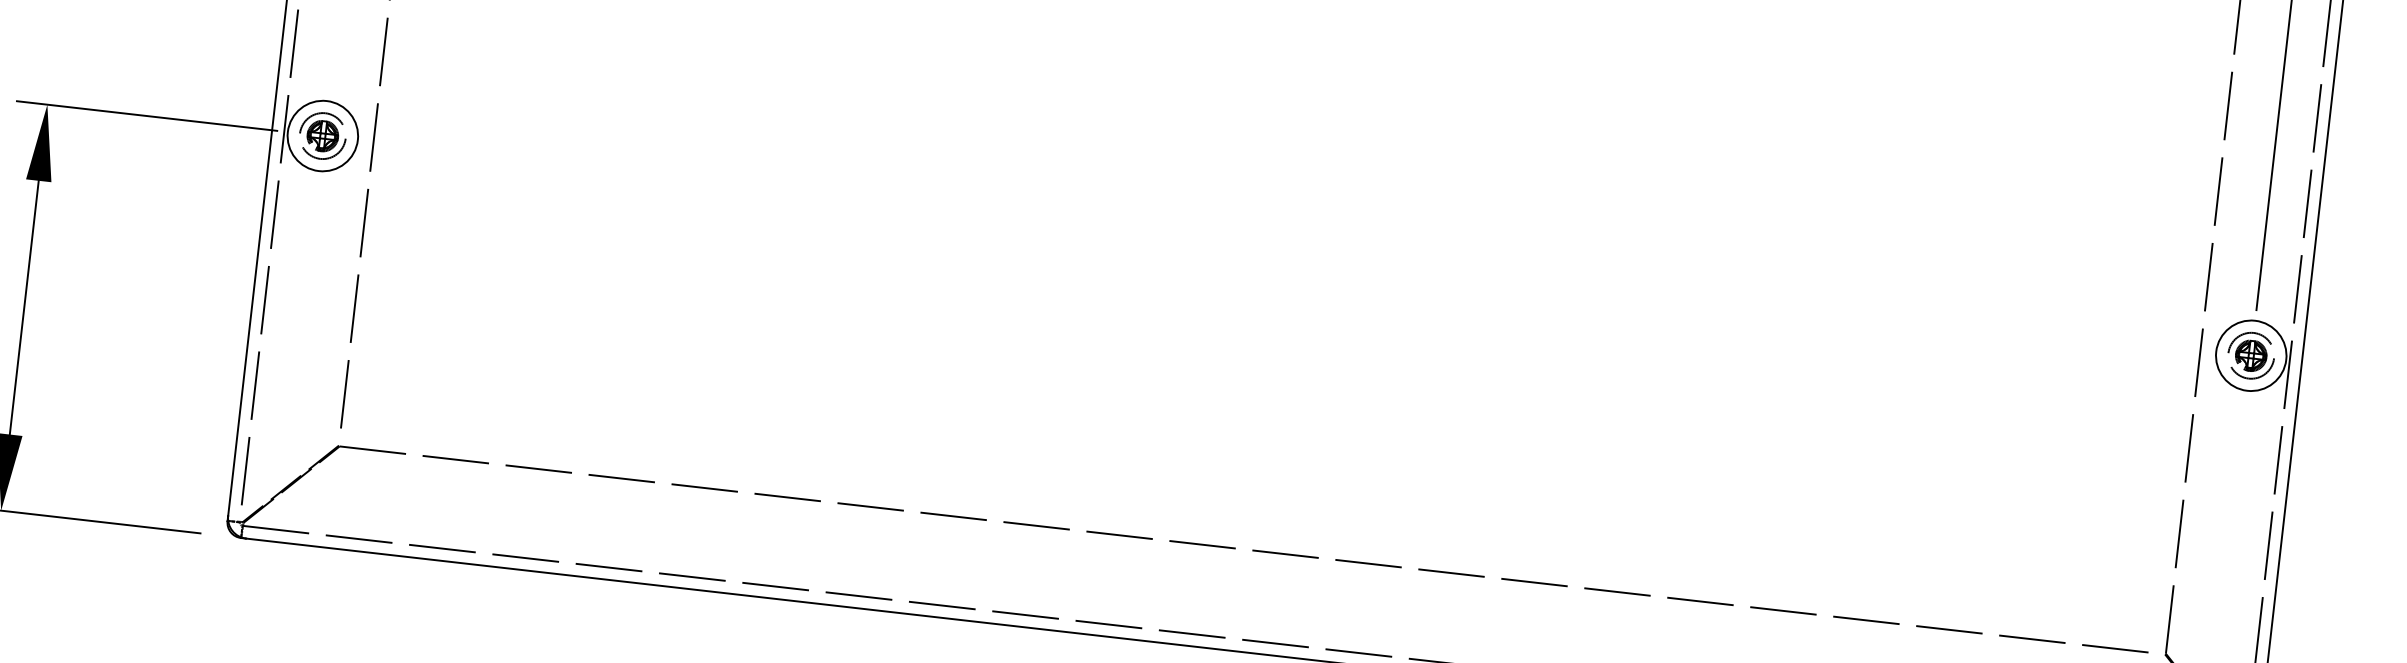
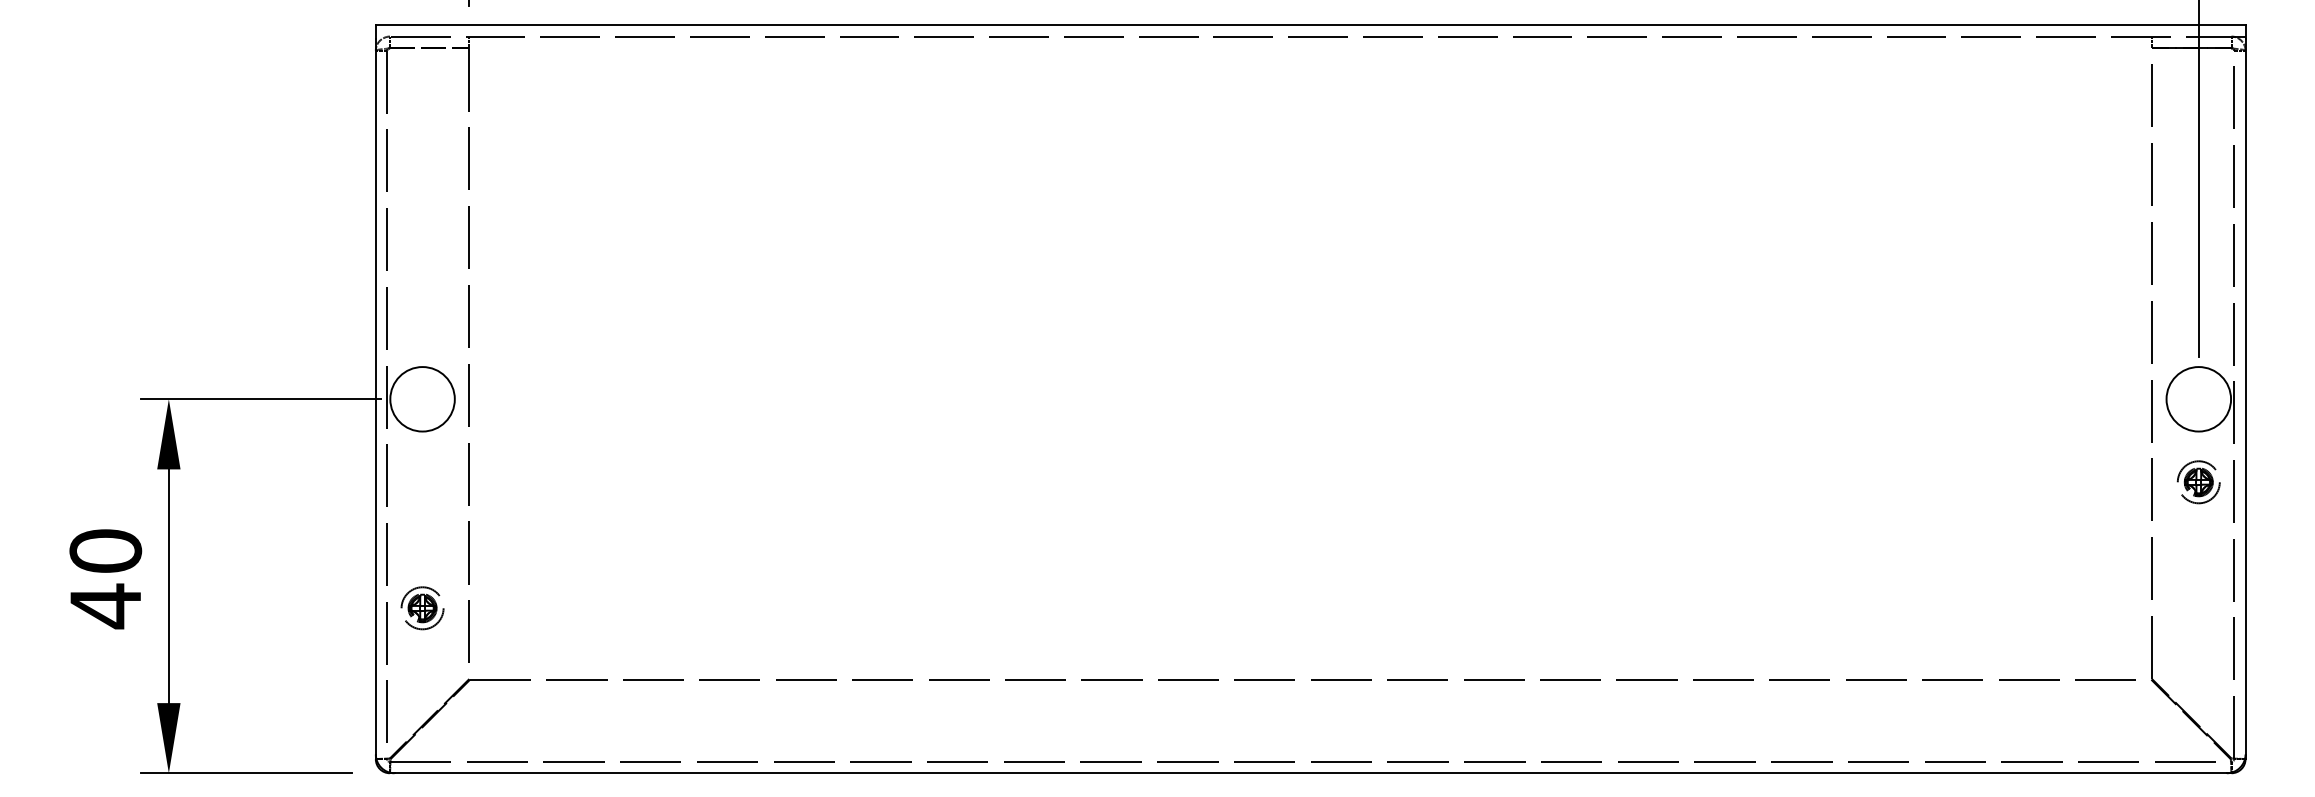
part: (322, 136) -> (422, 608), moved
part: (2250, 355) -> (2198, 482), moved

